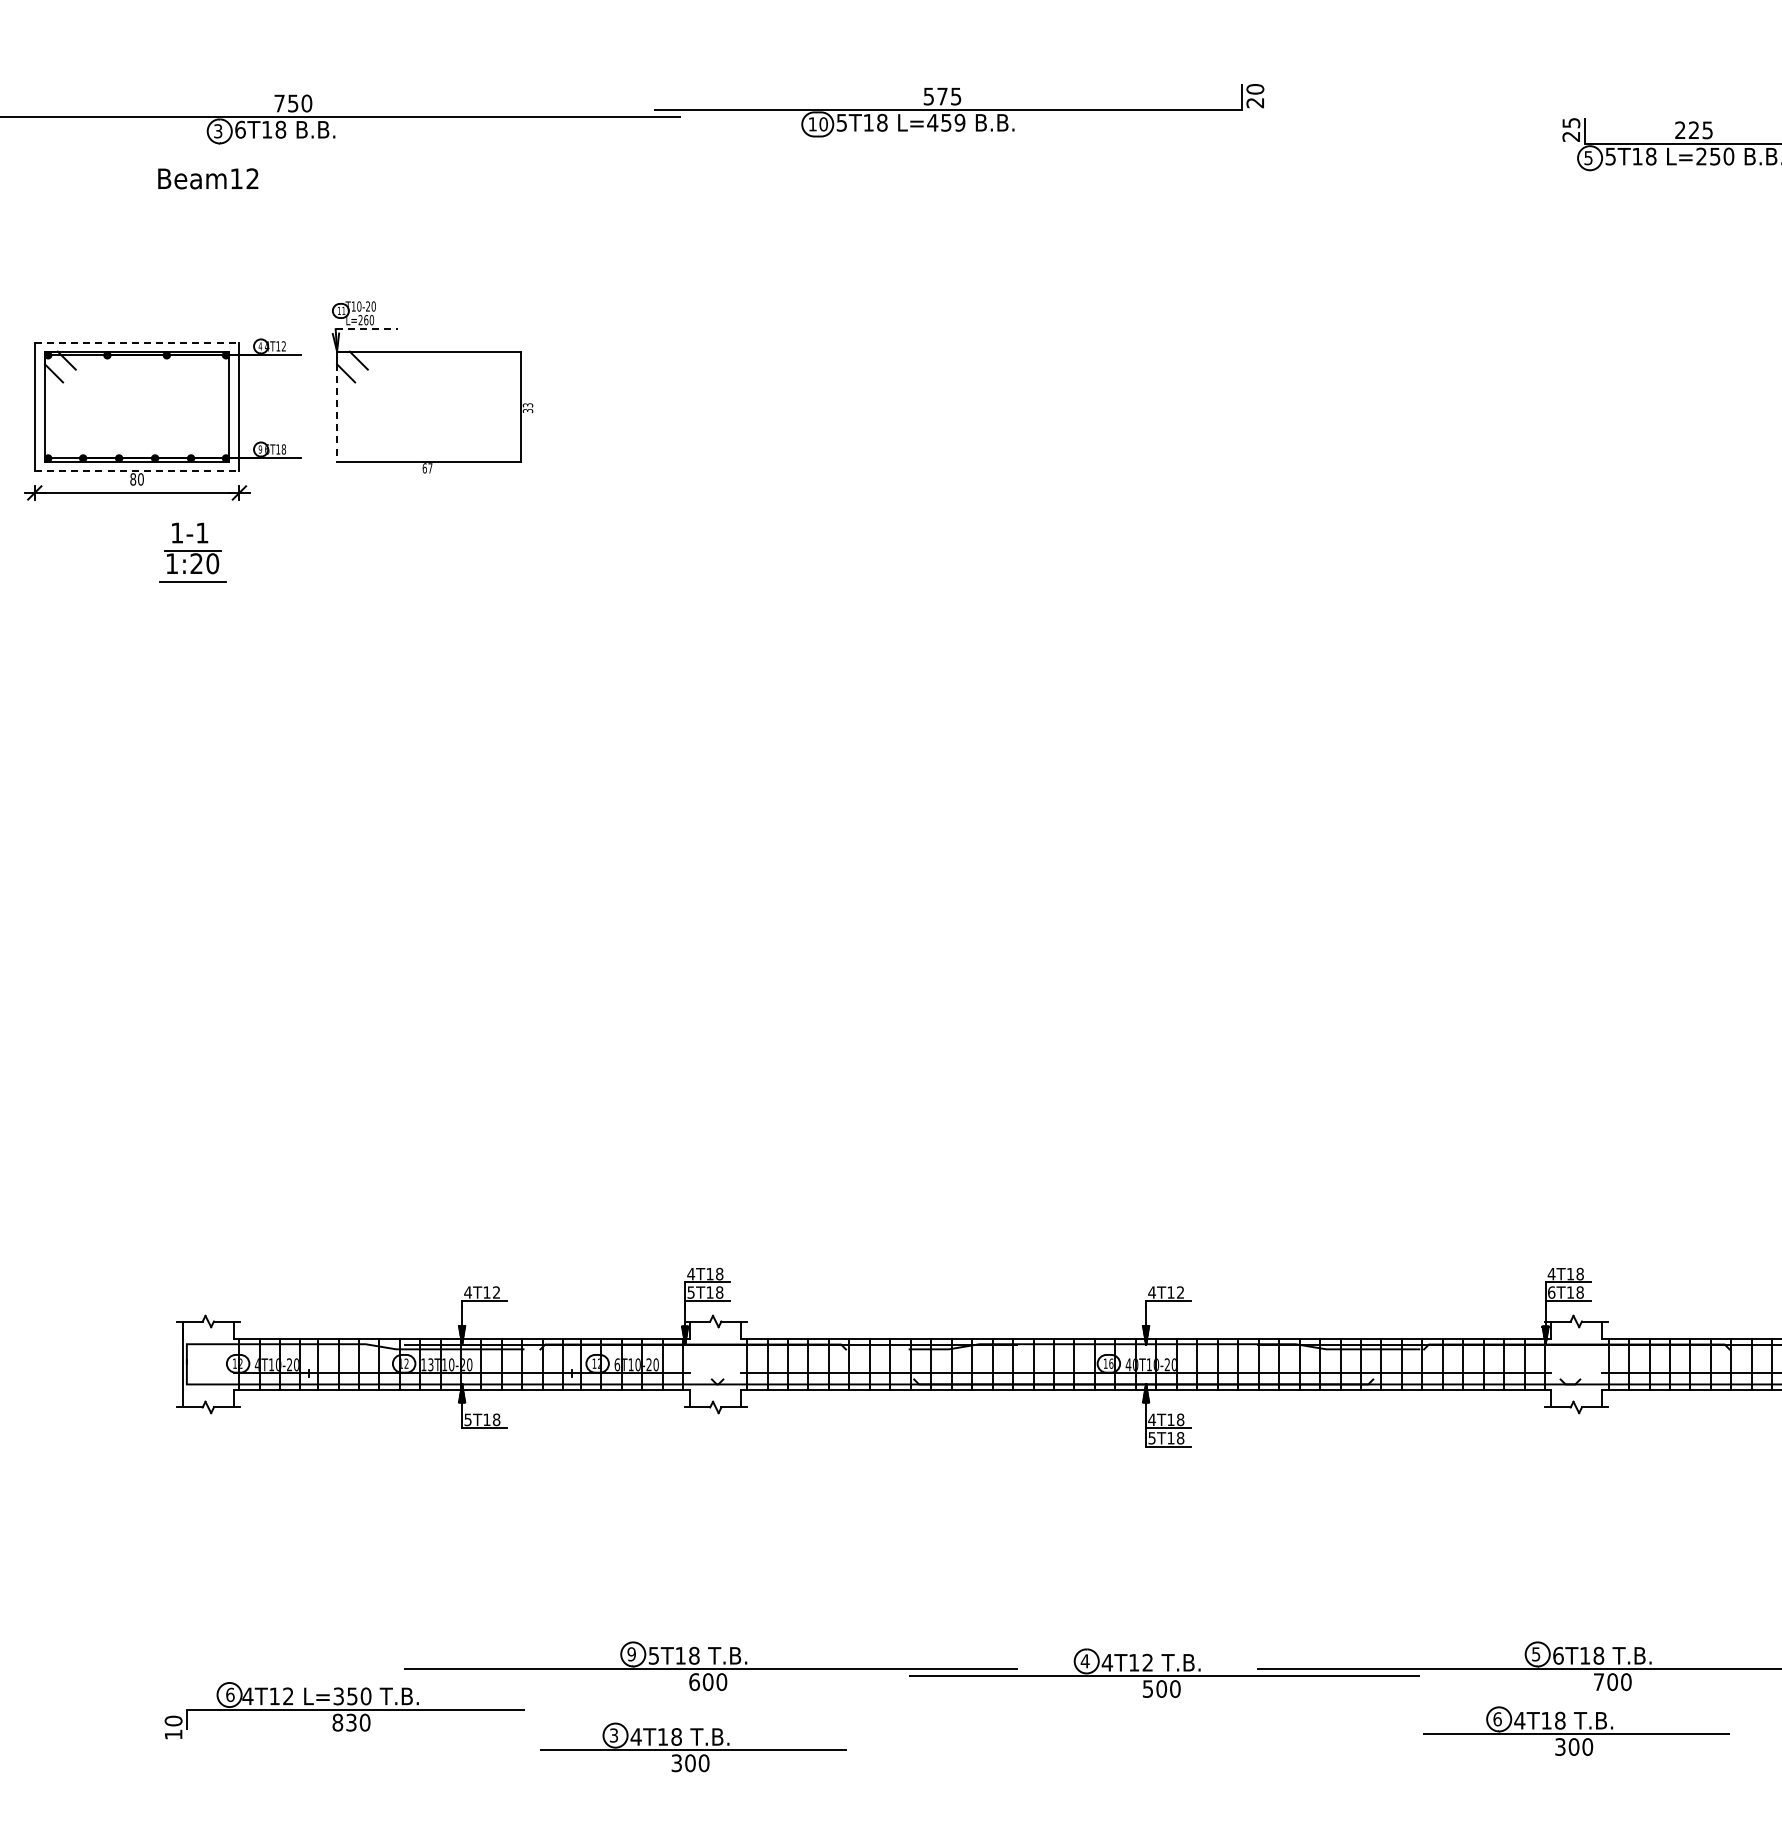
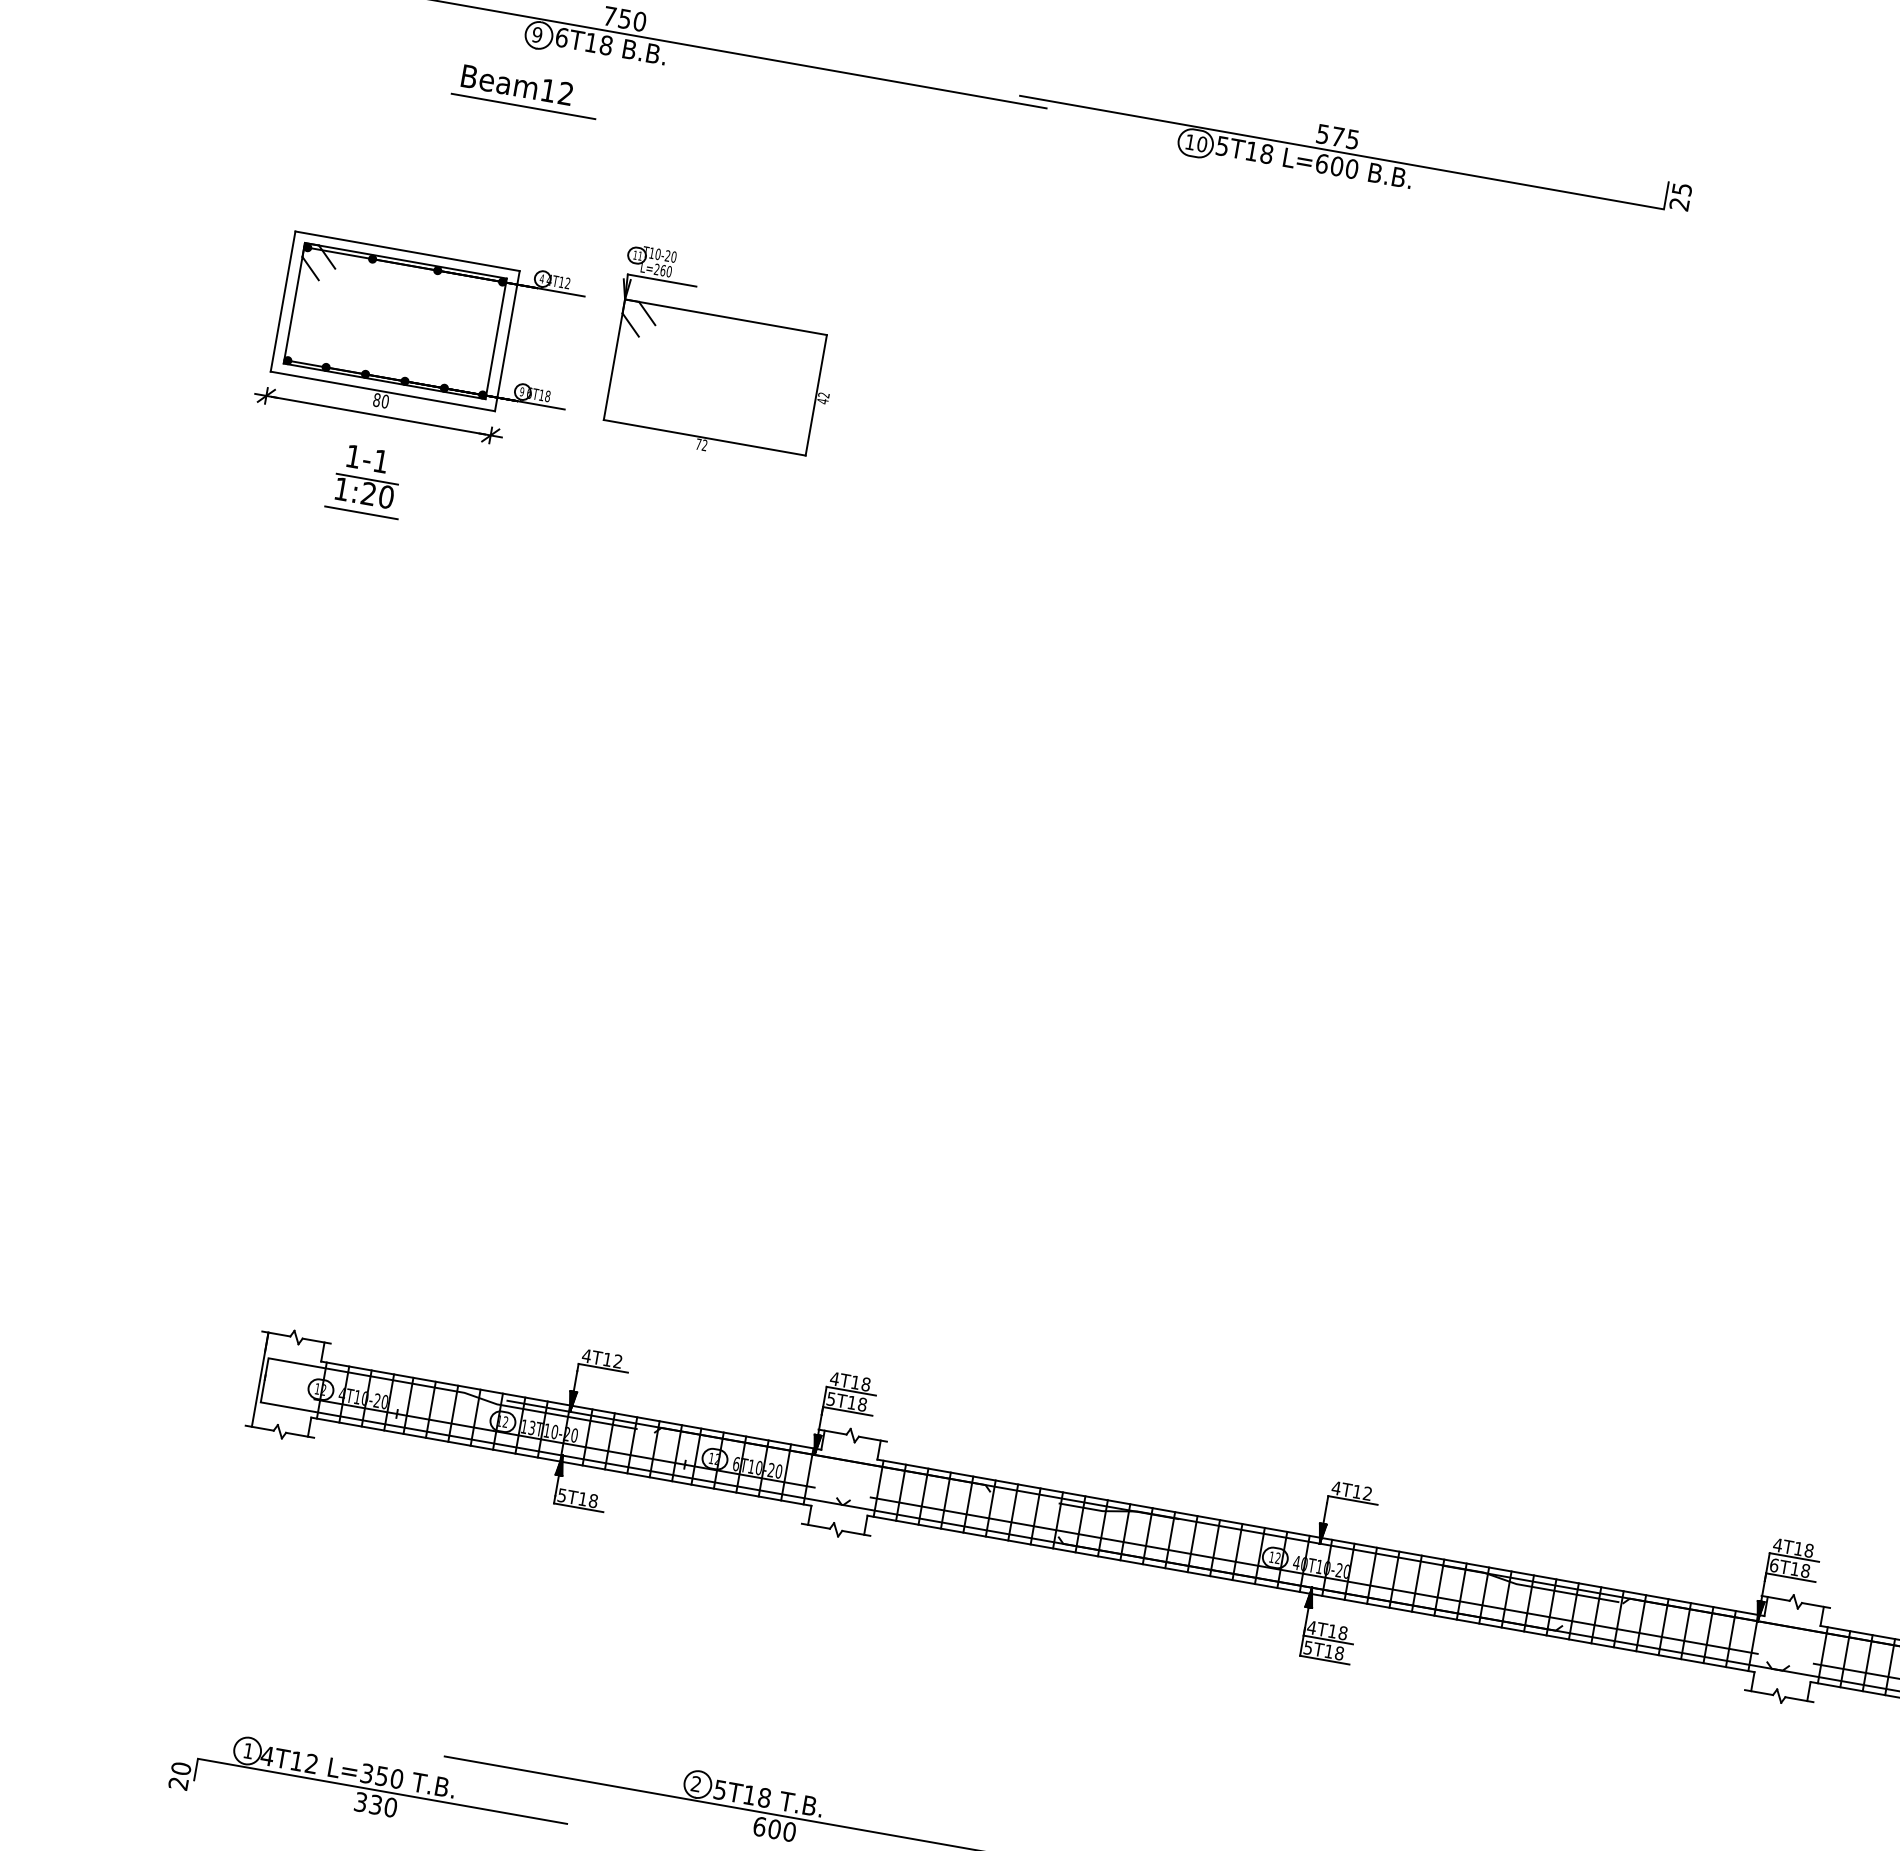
text: (1255, 89) -> (1682, 189), 20 -> 25
text: (946, 122) -> (1337, 166), L=459 -> L=600
text: (218, 131) -> (537, 35), 3 -> 9
line: (216, 196) -> (522, 106), added
line: (367, 329) -> (662, 281), dashed -> solid
line: (137, 342) -> (408, 250), dashed -> solid
line: (337, 406) -> (614, 359), dashed -> solid
text: (527, 408) -> (822, 398), 33 -> 42
text: (427, 468) -> (701, 445), 67 -> 72
line: (137, 470) -> (383, 391), dashed -> solid
part: (192, 552) -> (366, 480), moved
text: (1111, 1363) -> (1278, 1558), 16 -> 12
text: (631, 1654) -> (695, 1784), 9 -> 2
text: (230, 1694) -> (248, 1750), 6 -> 1
text: (337, 1722) -> (360, 1801), 830 -> 330
text: (173, 1734) -> (178, 1783), 10 -> 20

